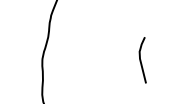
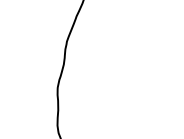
curve: (141, 59) -> (162, 88), removed

